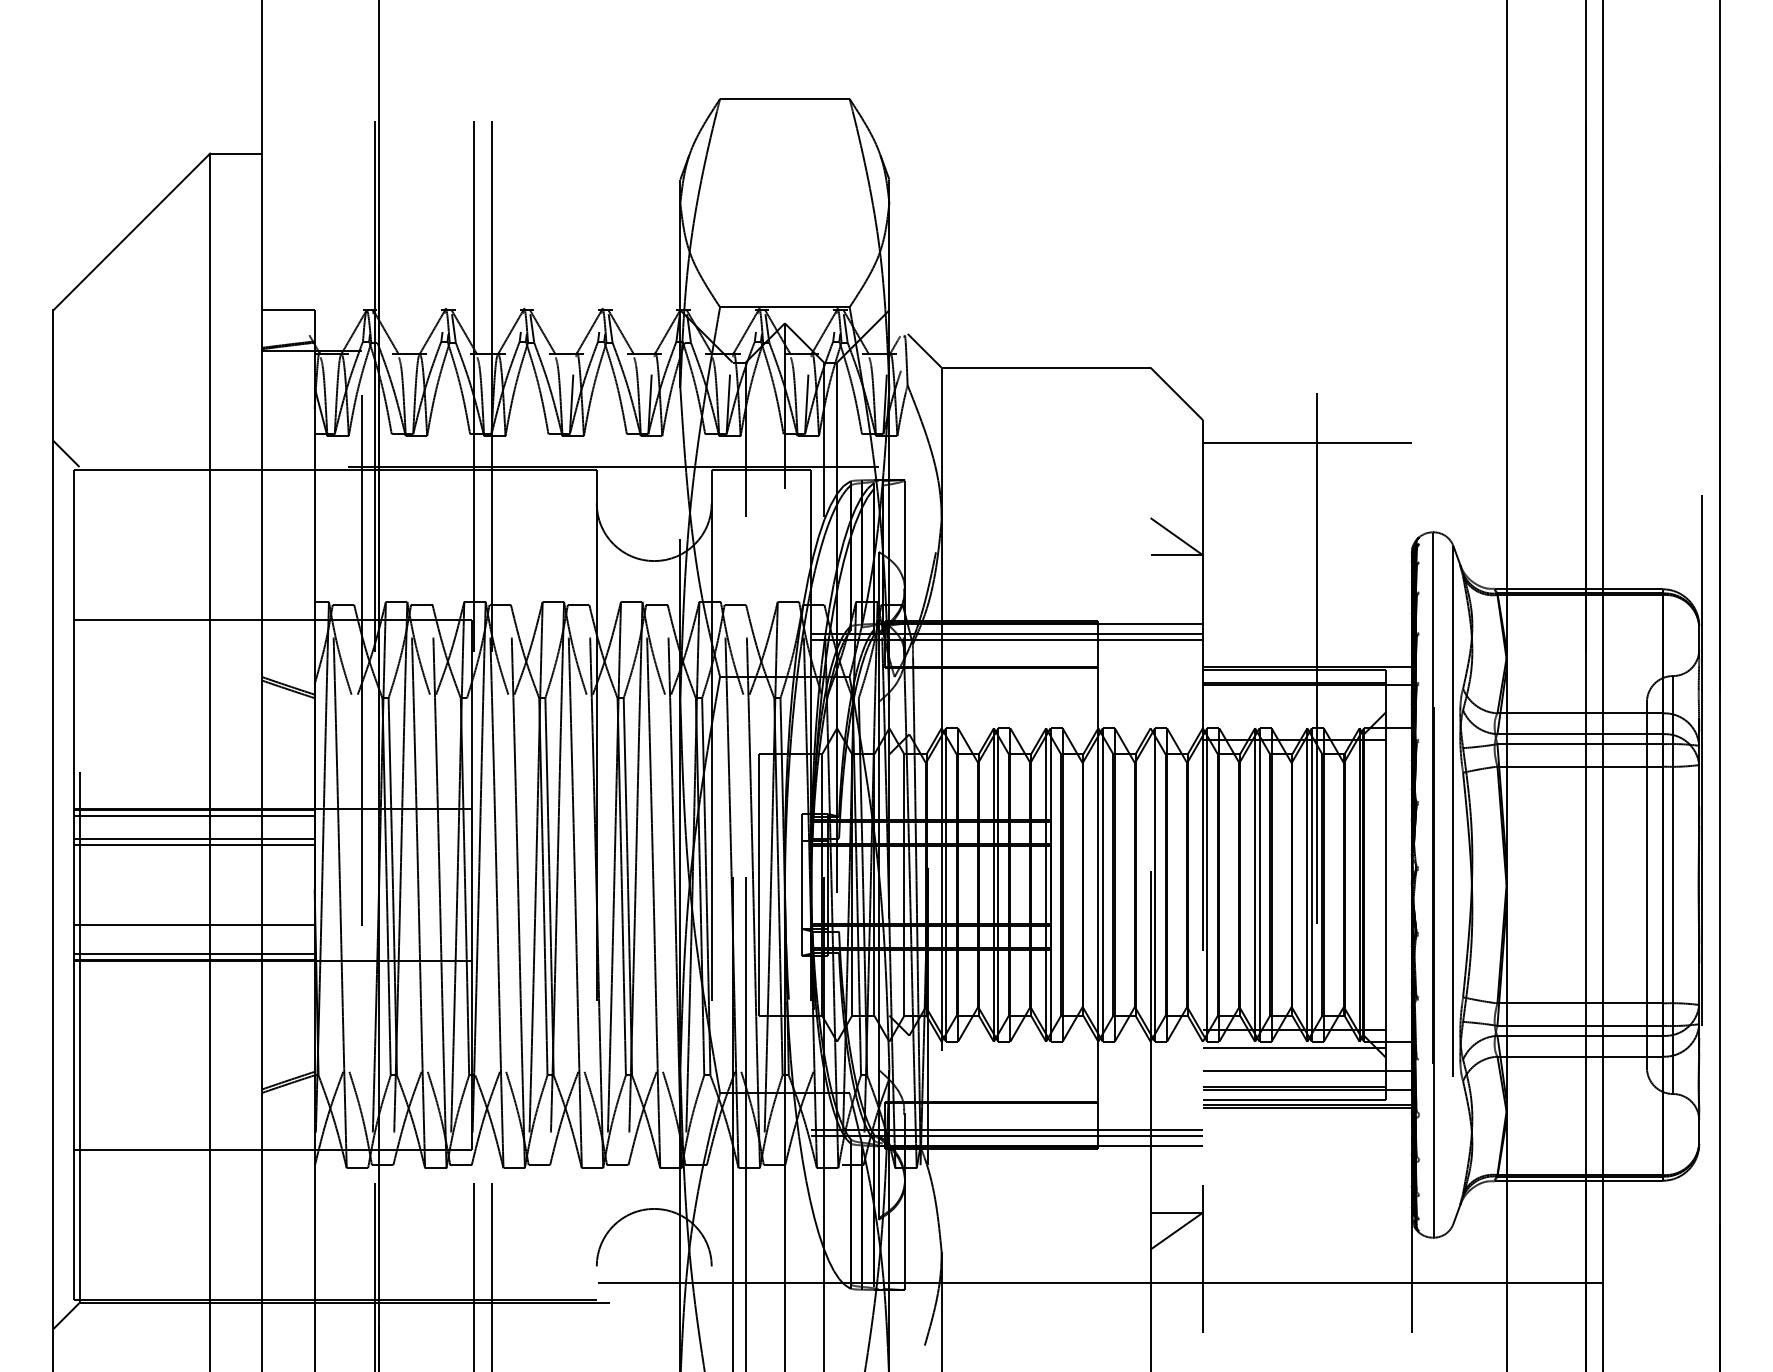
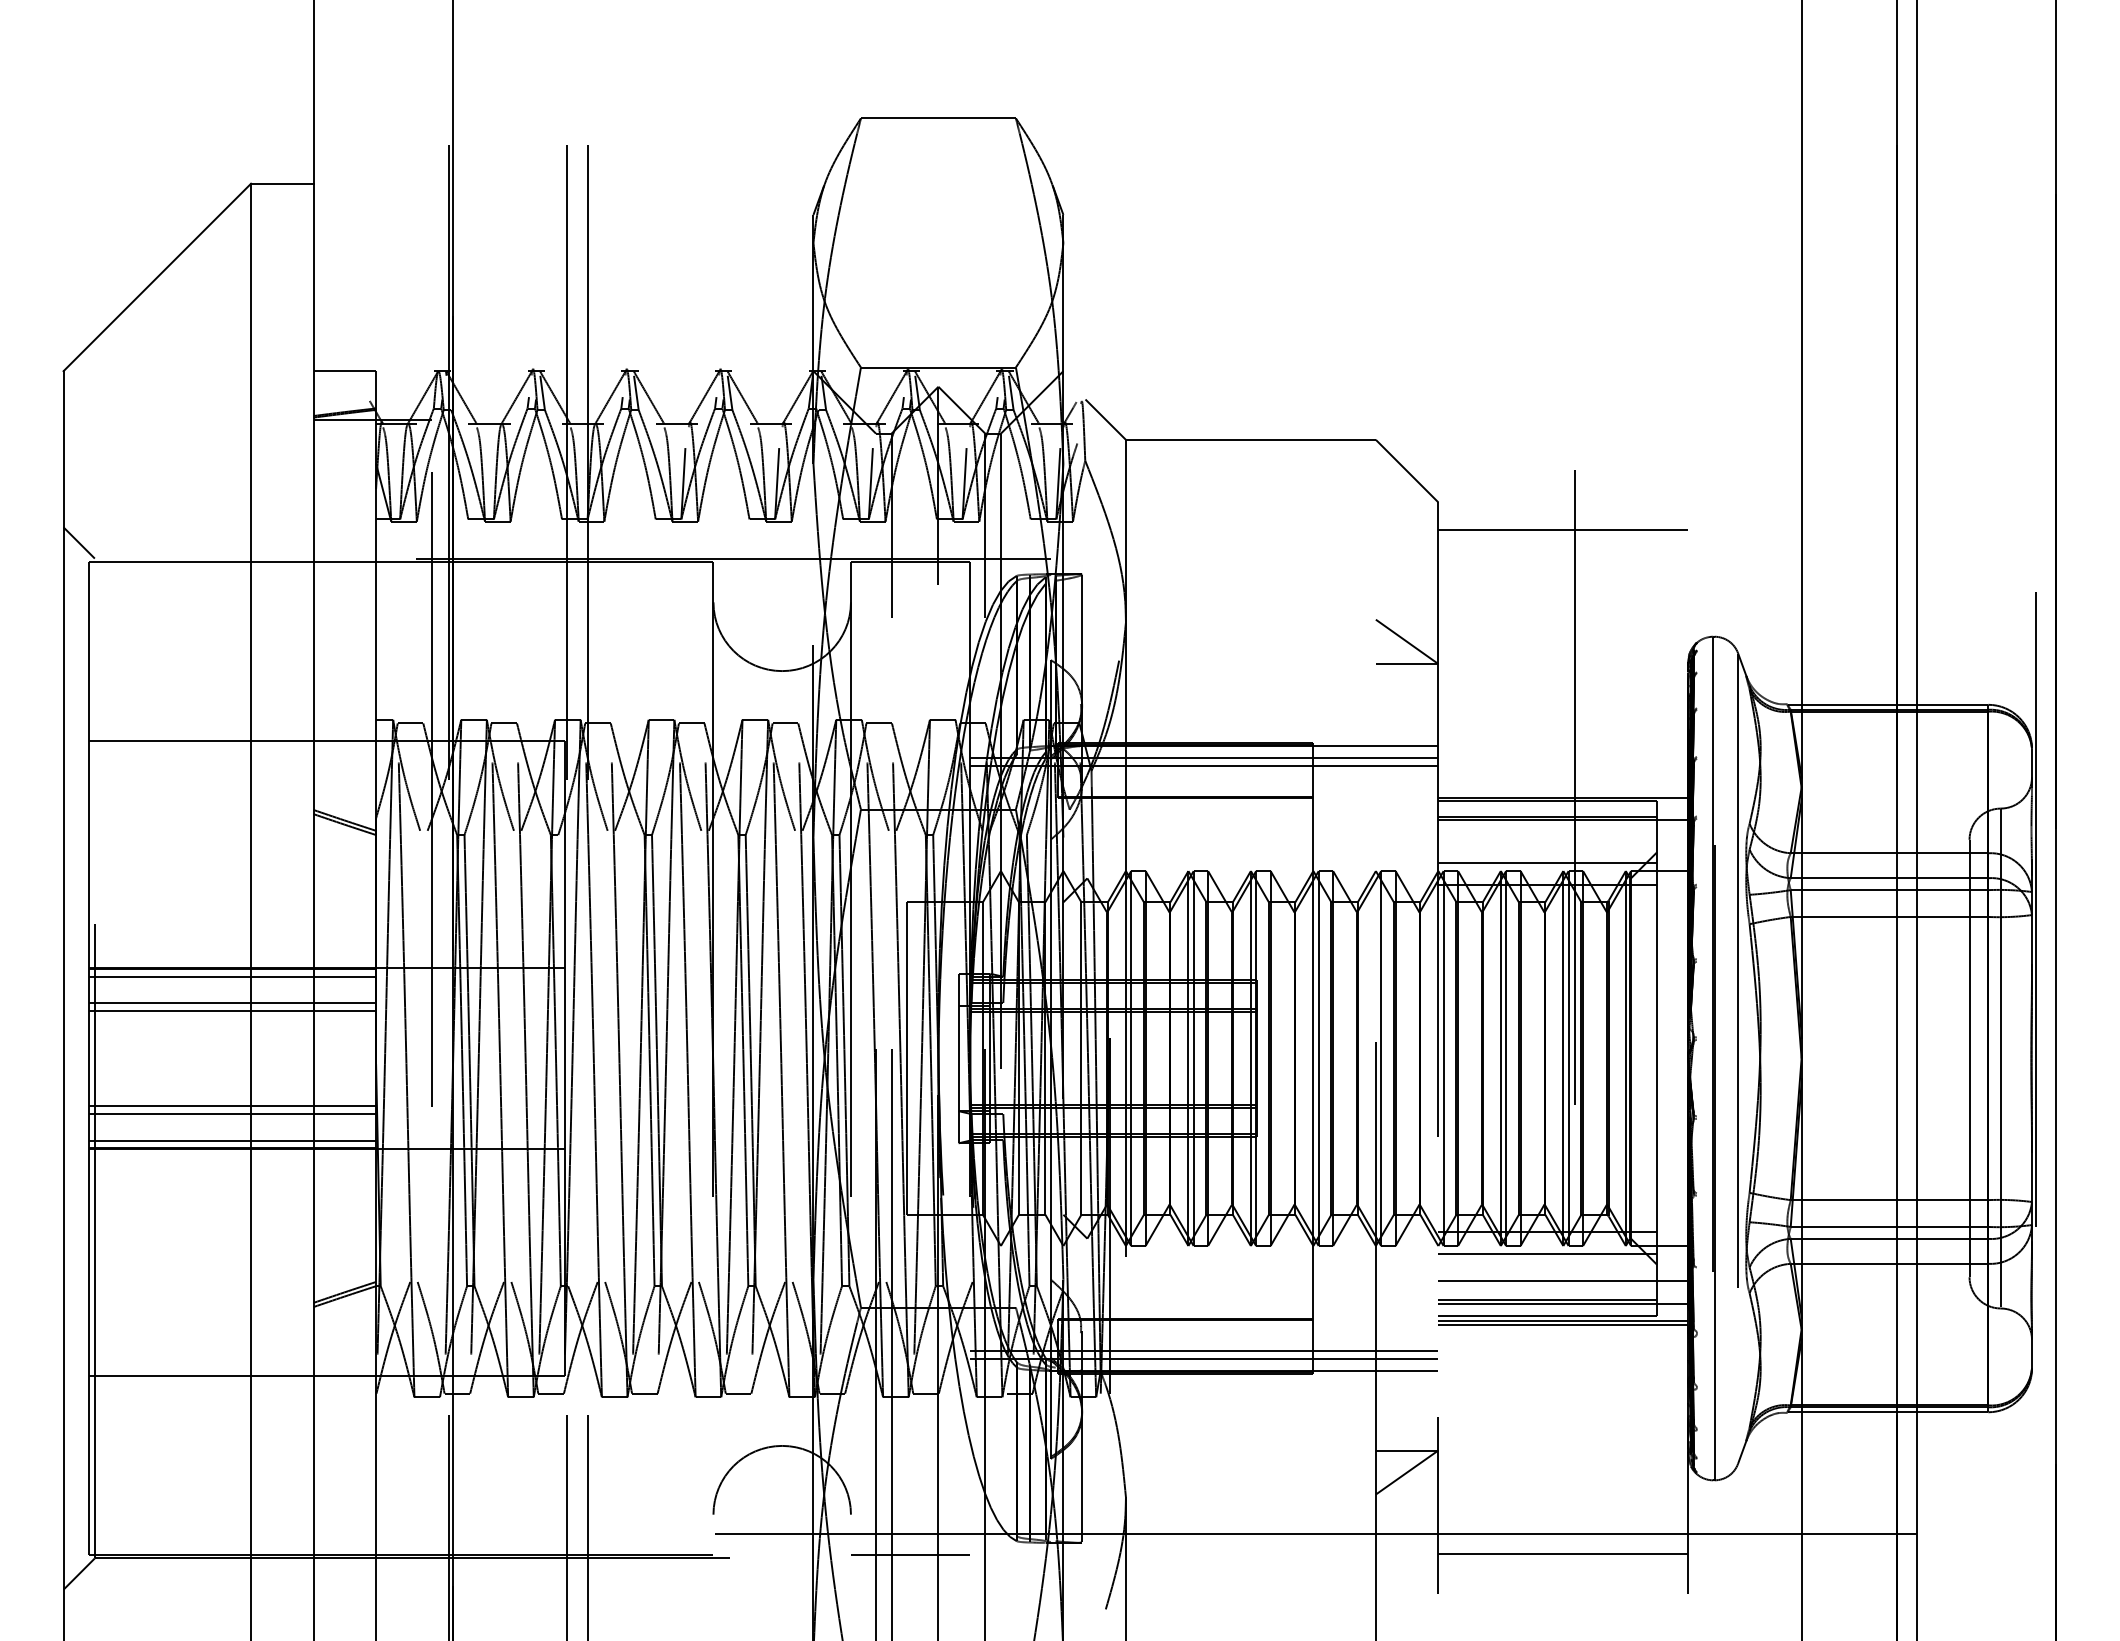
line: (1294, 721) -> (1547, 863), added
line: (194, 930) -> (232, 1113), added
line: (1307, 1298) -> (1563, 1553), added
line: (760, 1300) -> (909, 1555), added

